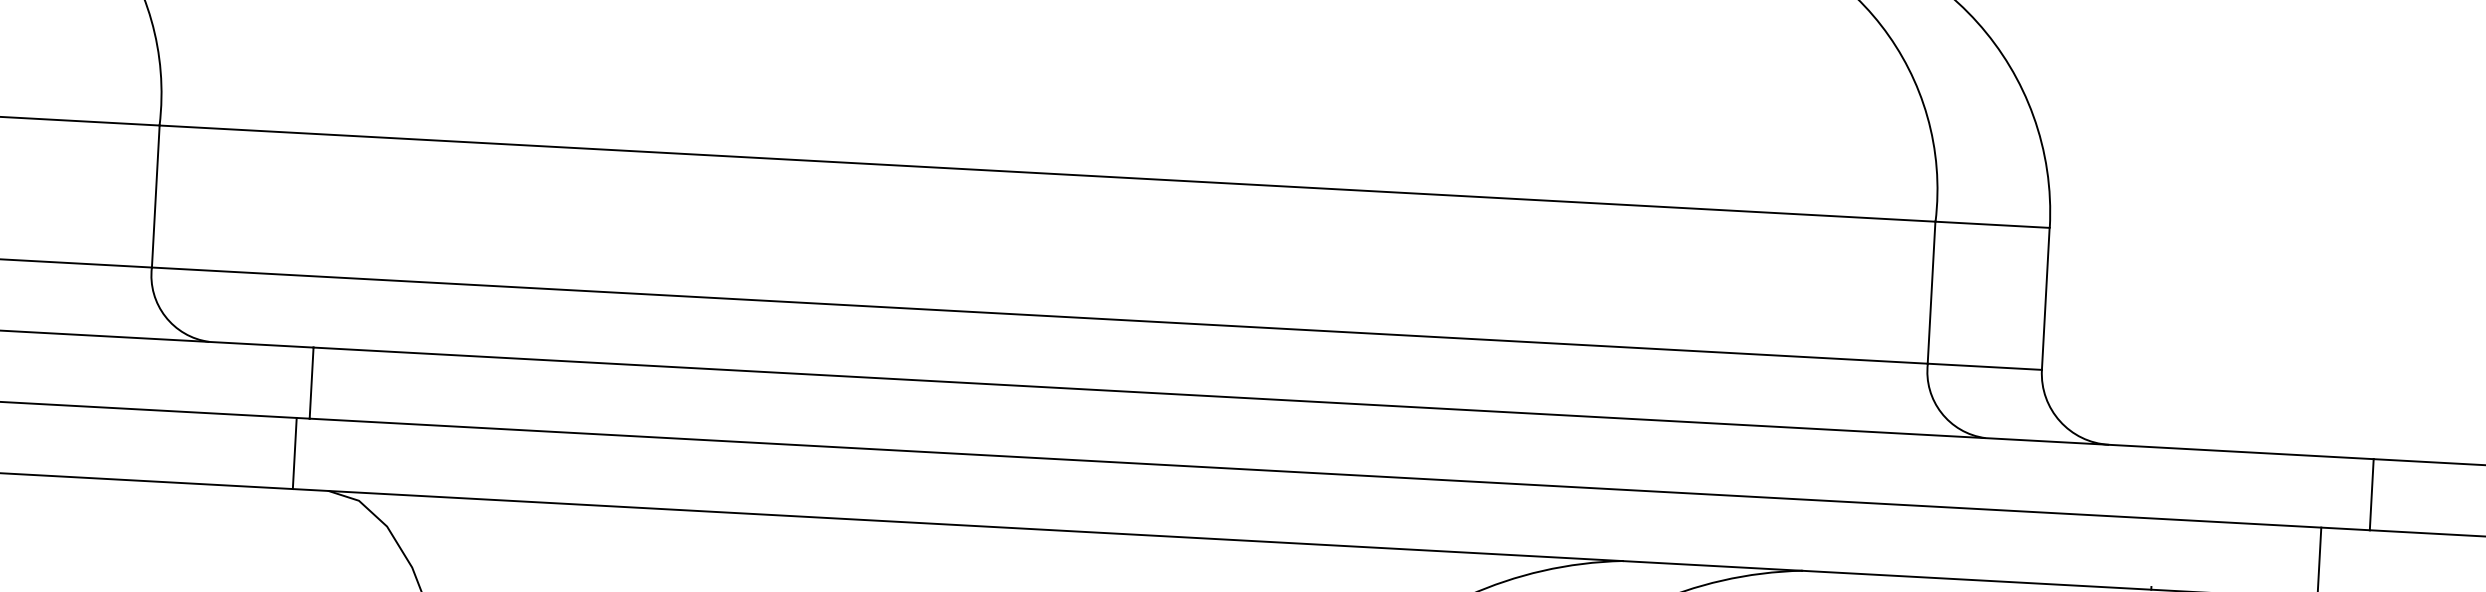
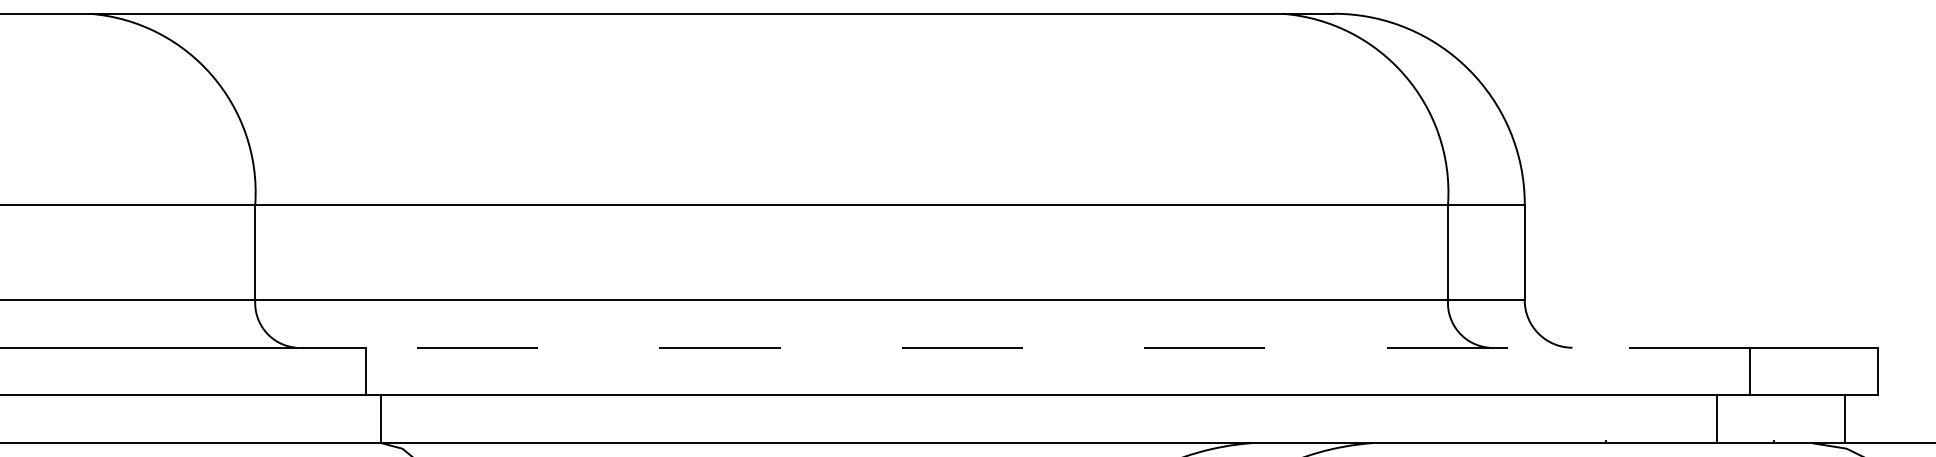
line: (1344, 403) -> (1058, 347), solid -> dashed
line: (294, 453) -> (380, 419), moved

